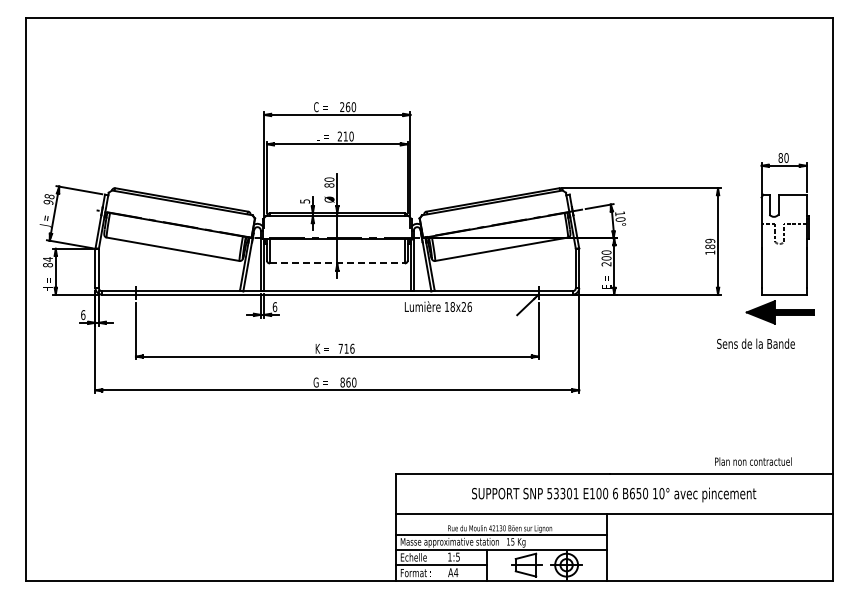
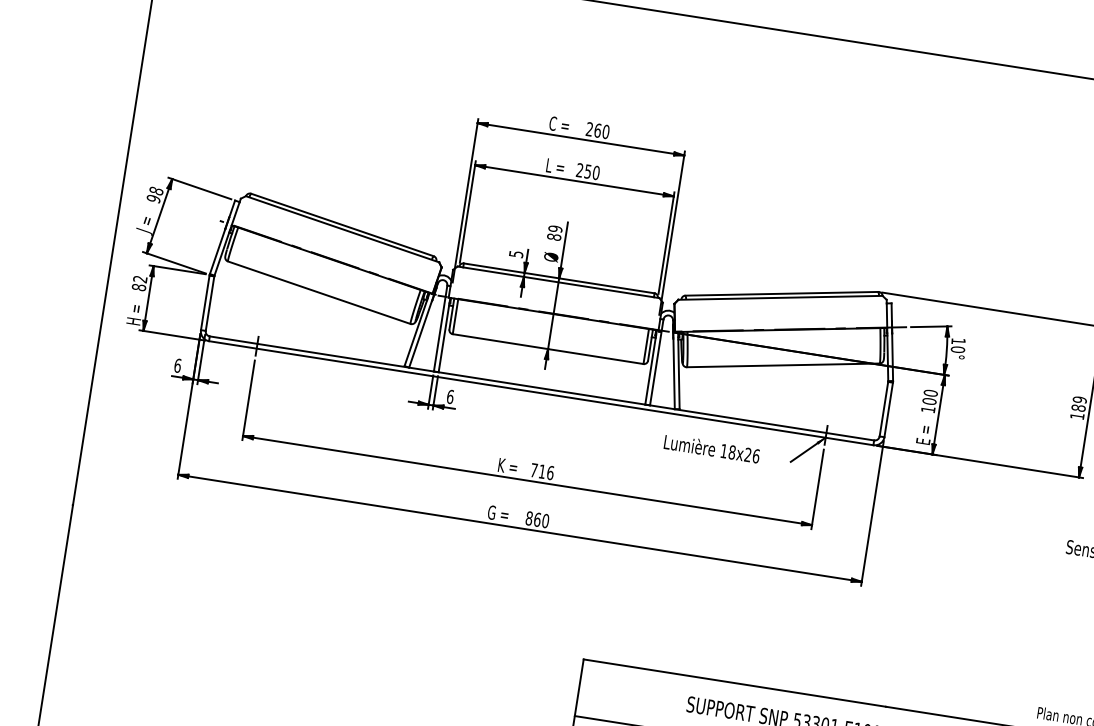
text: (345, 136) -> (587, 171), 210 -> 250
text: (329, 179) -> (555, 228), 80 -> 89
text: (47, 259) -> (139, 279), 84 -> 82
line: (337, 263) -> (548, 349), dashed -> solid
text: (606, 264) -> (928, 410), 200 -> 100
text: (438, 306) -> (712, 448), moved

